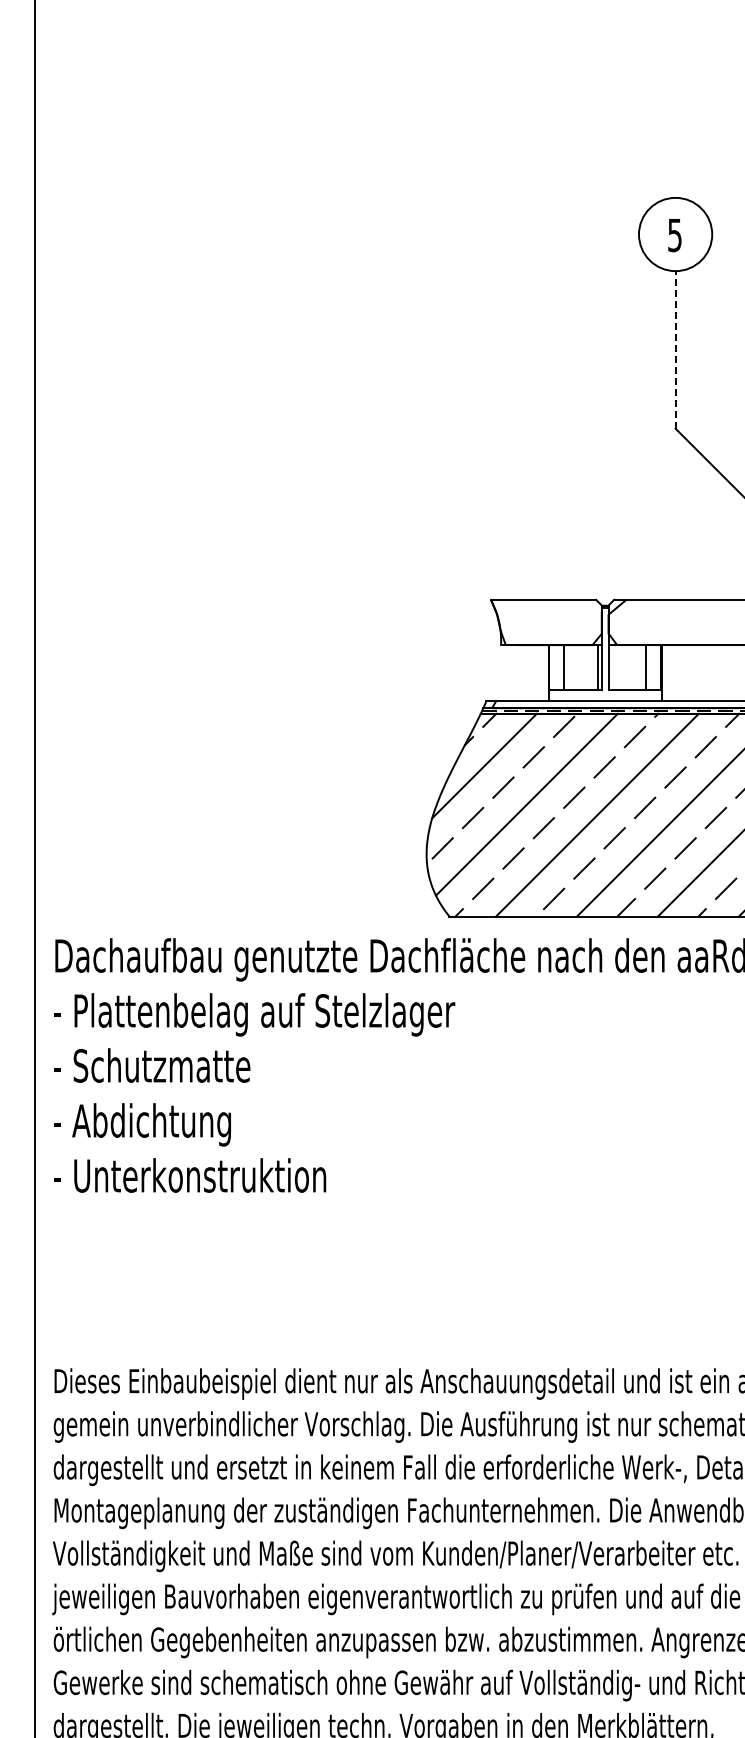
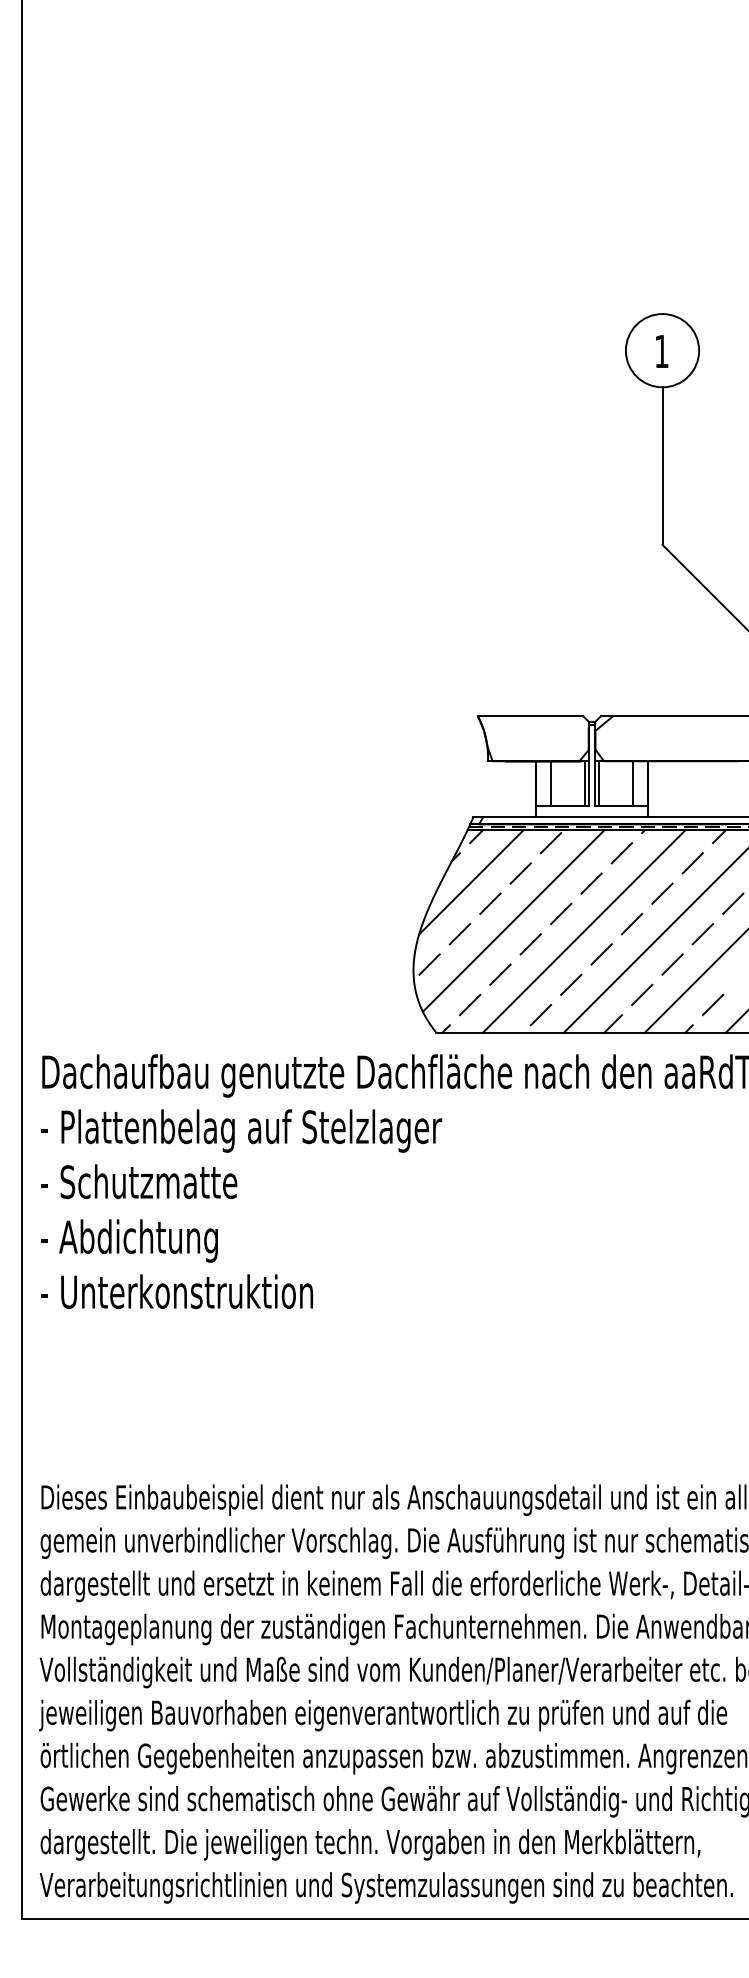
text: (674, 235) -> (661, 351), 5 -> 1
line: (675, 350) -> (662, 466), dashed -> solid
line: (612, 667) -> (599, 783), added

